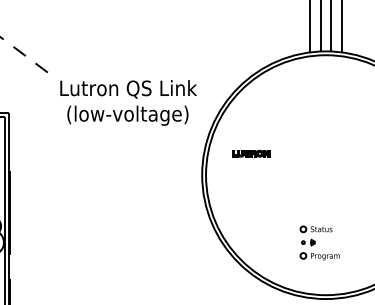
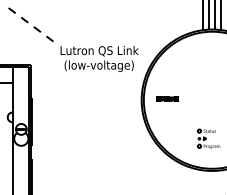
part: (250, 152) -> (167, 98), moved

